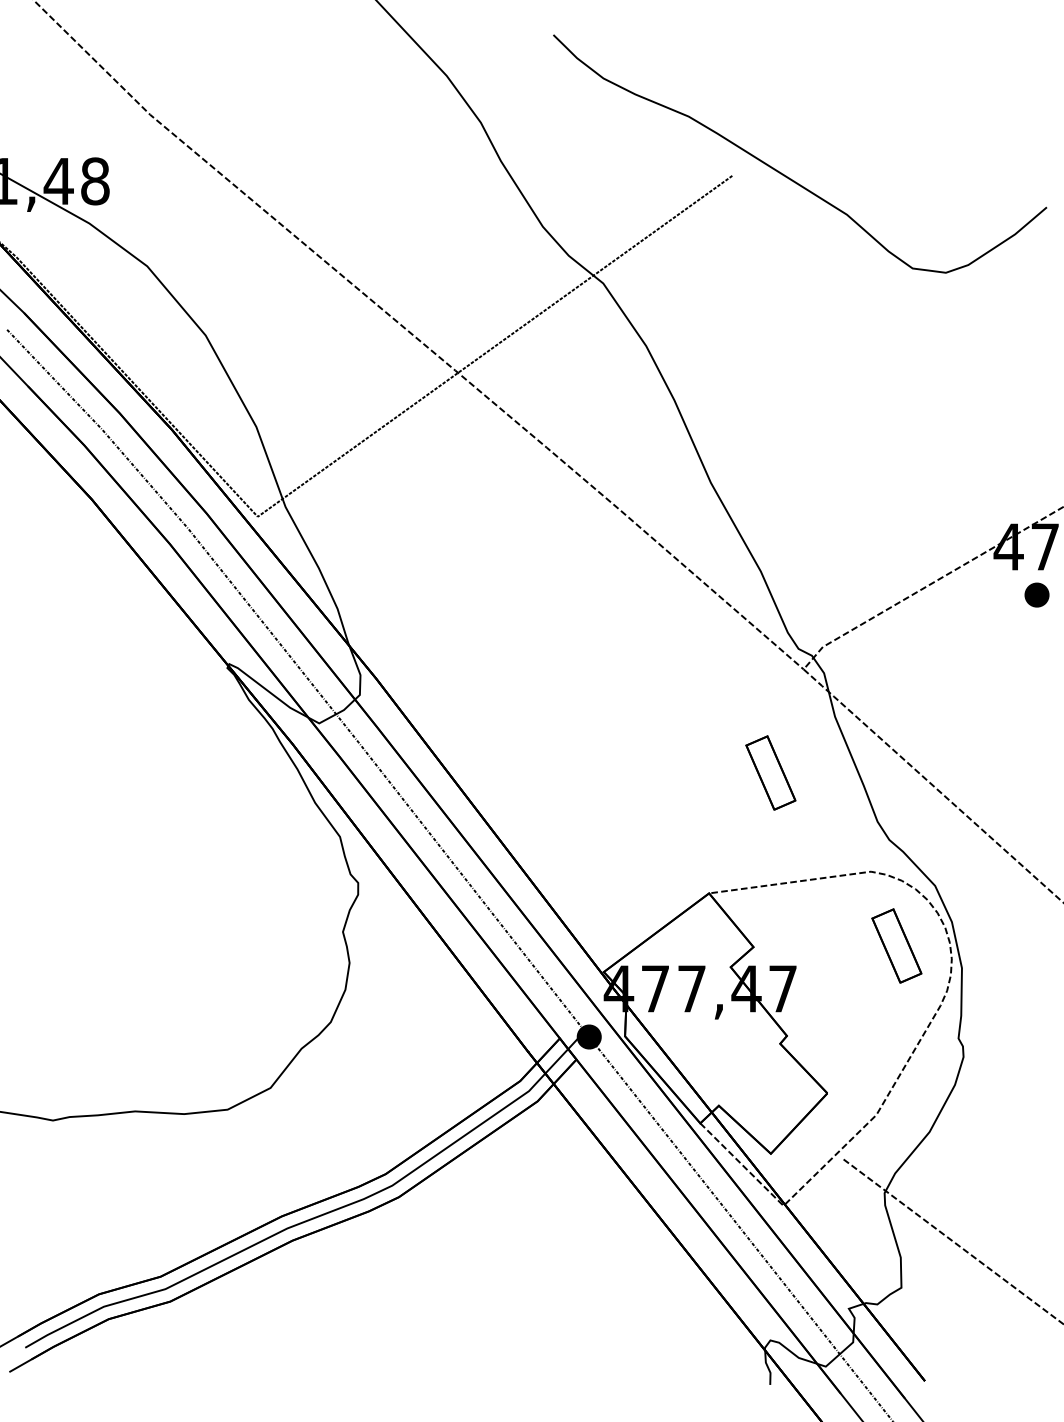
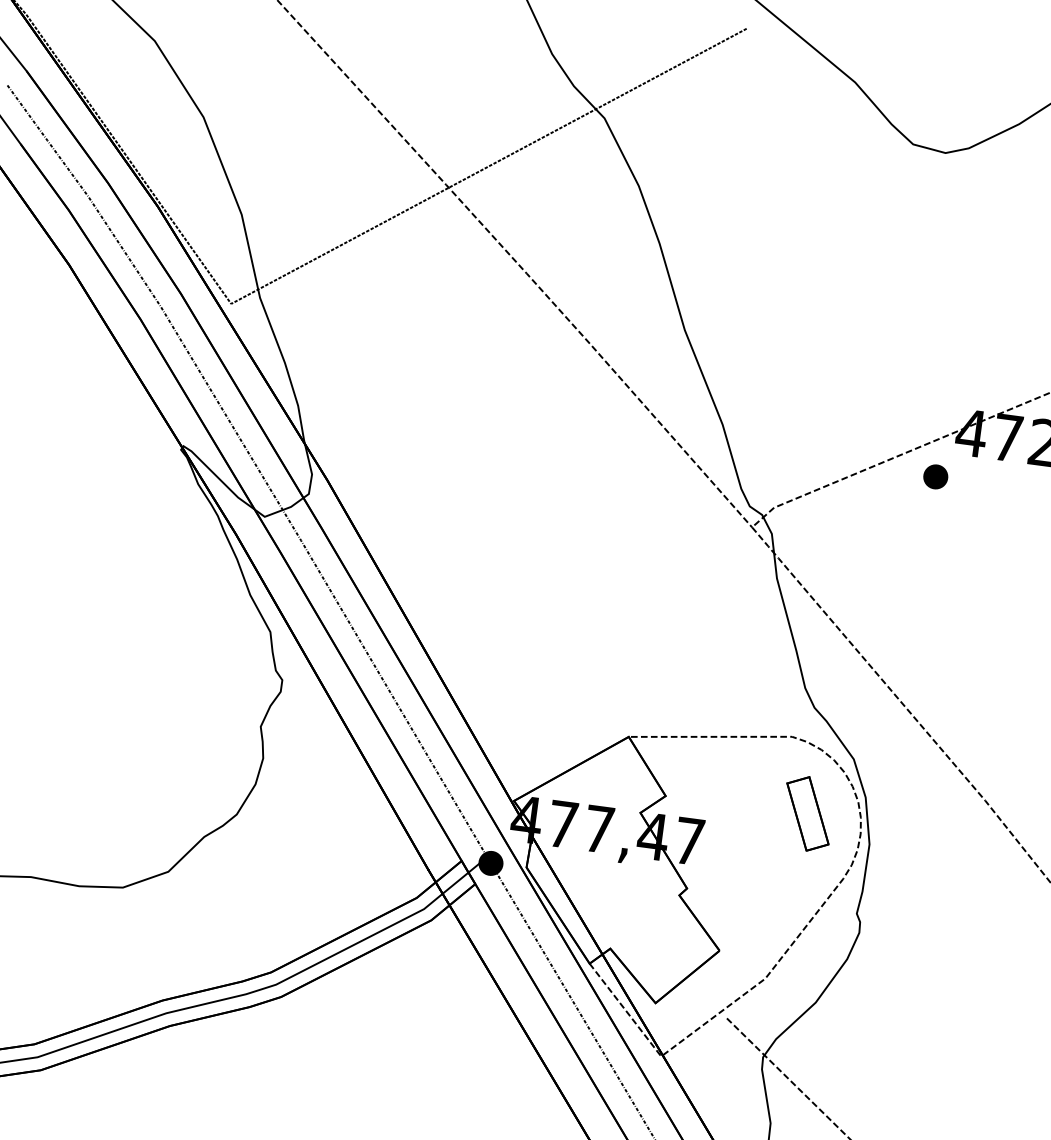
part: (1036, 594) -> (935, 476), moved
part: (770, 772) -> (705, 625), removed

